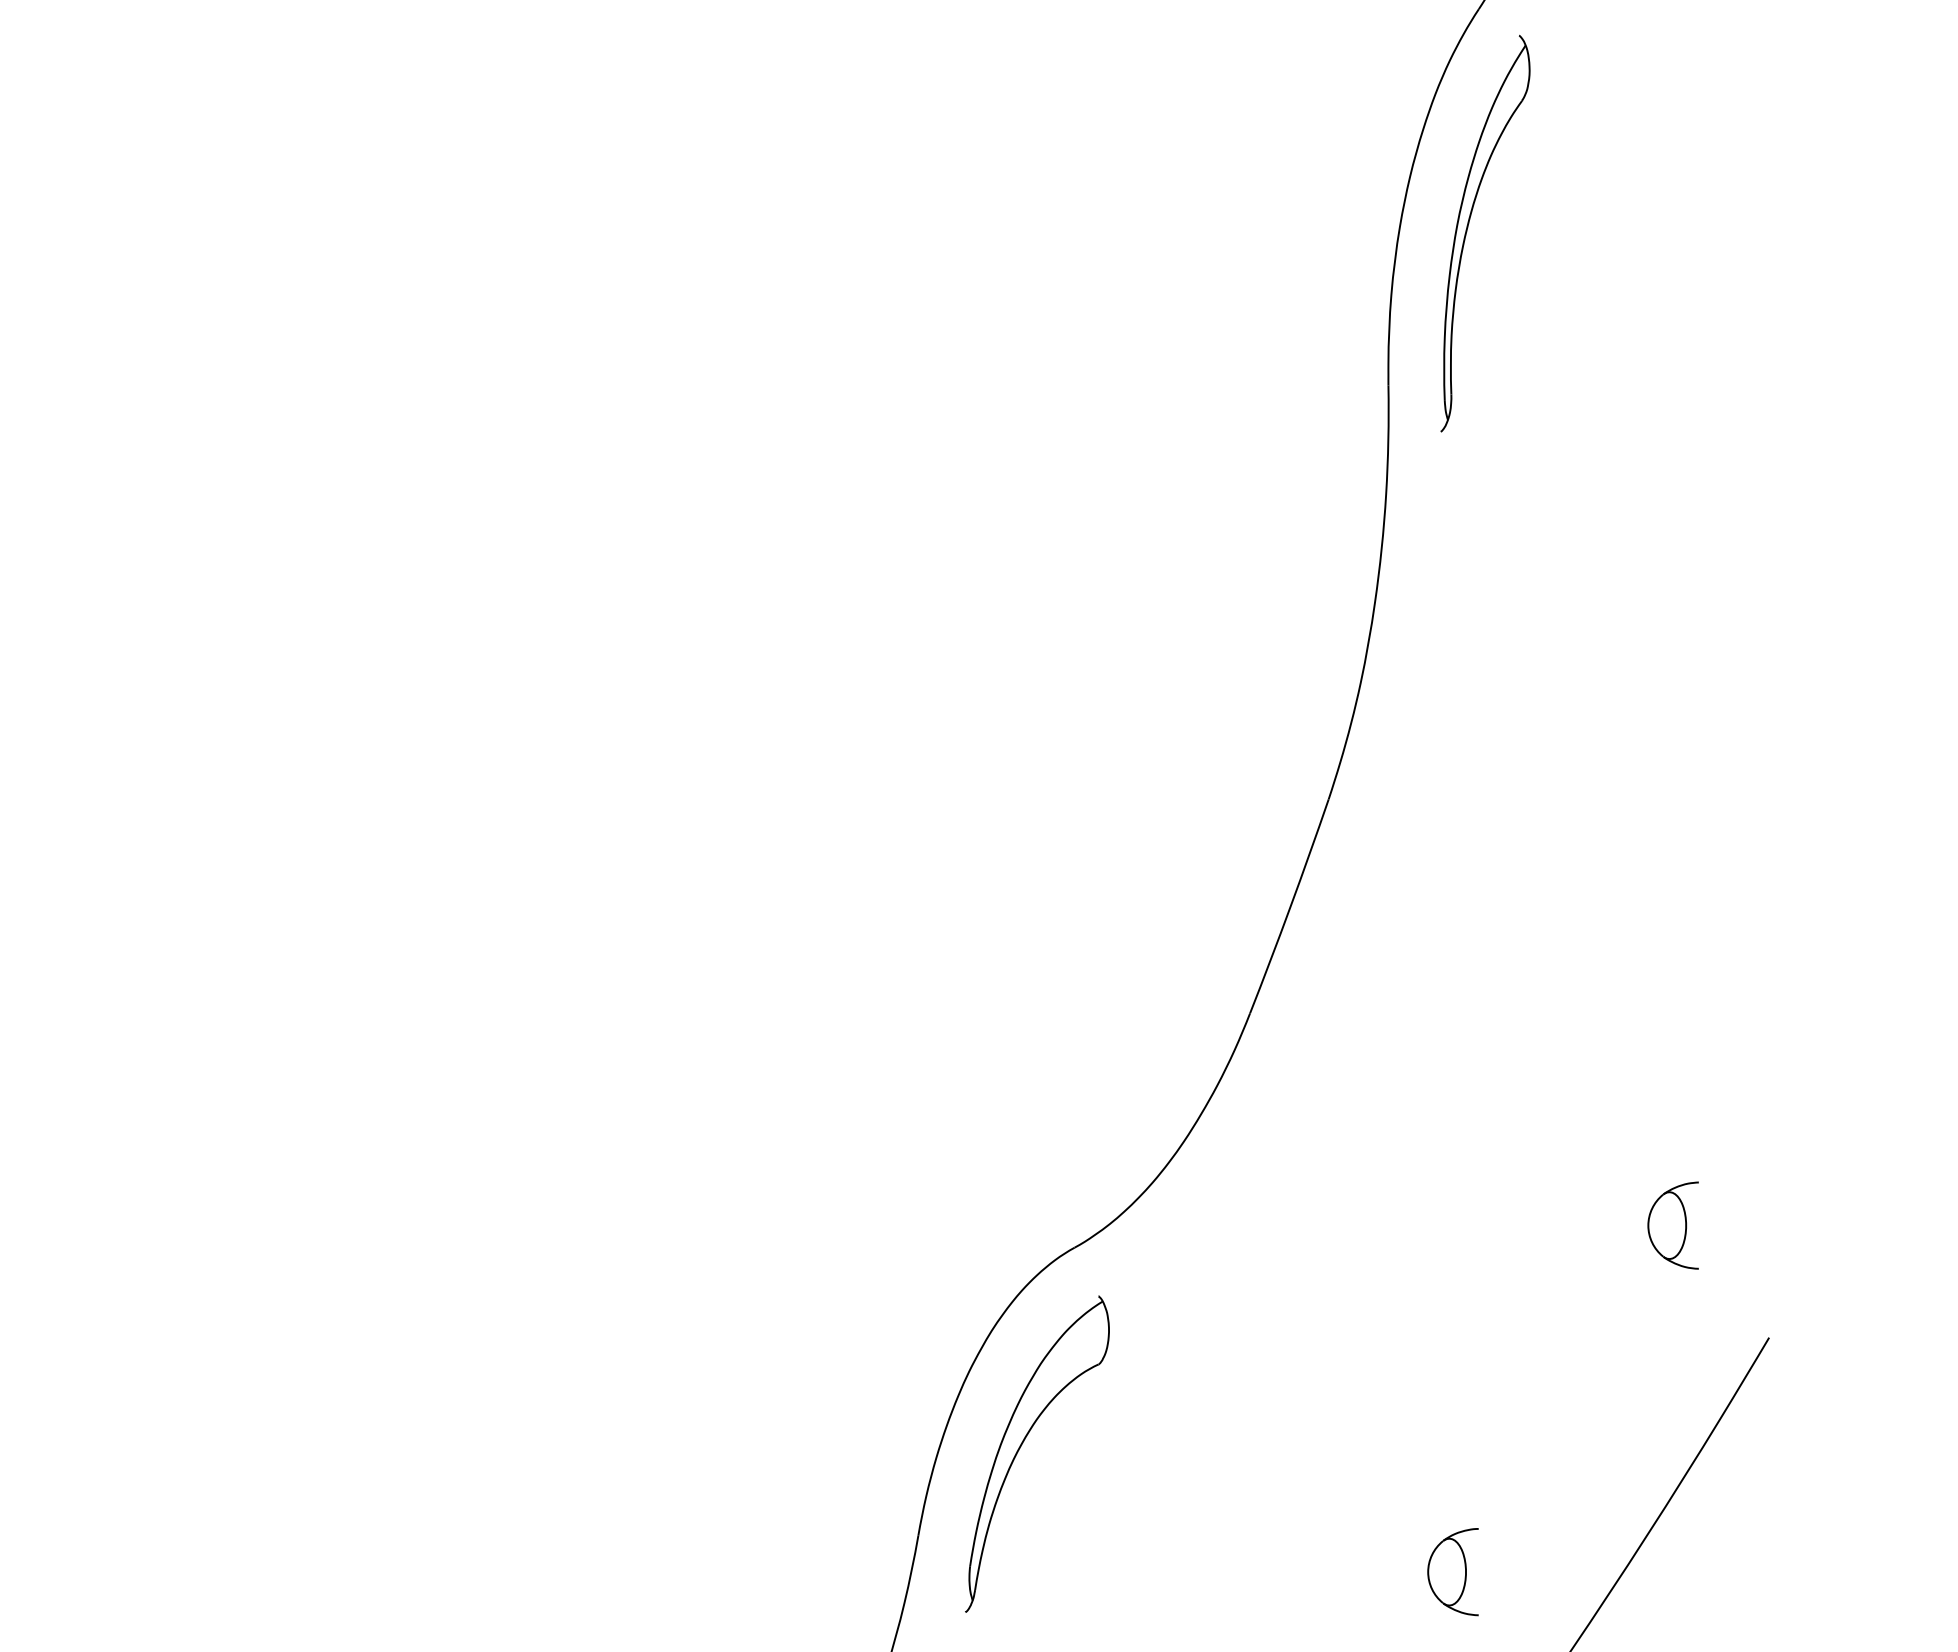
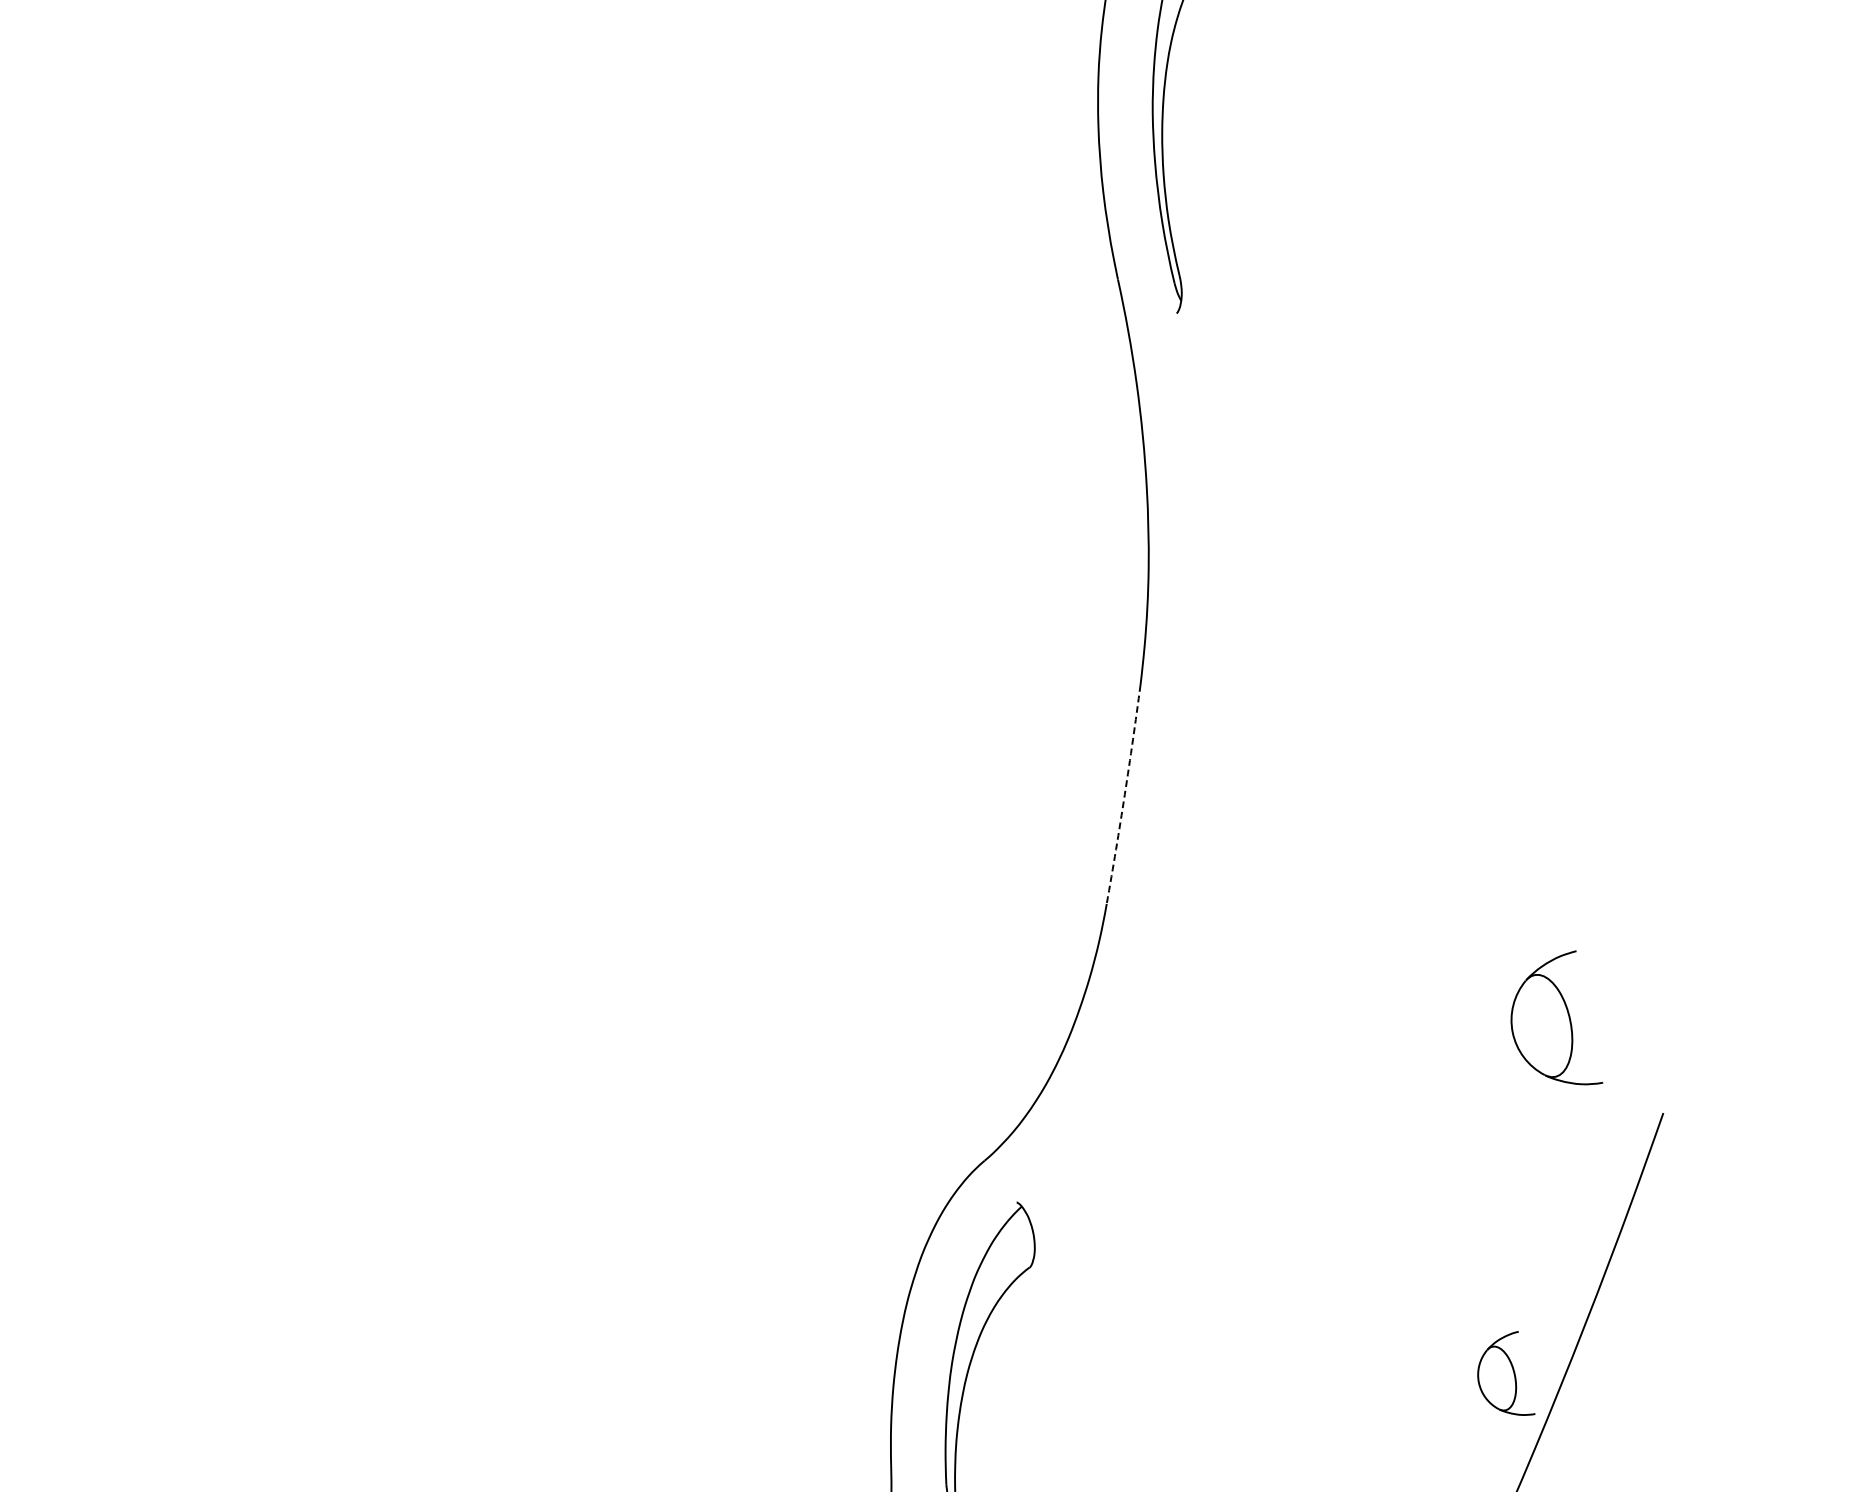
line: (1290, 906) -> (1124, 794), solid -> dashed
part: (1672, 1225) -> (1549, 1024), size x1.6
part: (1452, 1572) -> (1502, 1378), moved

